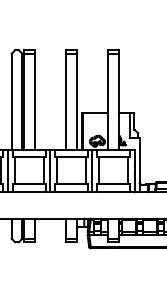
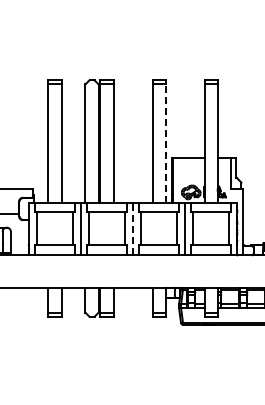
line: (76, 101) -> (165, 143), solid -> dashed
line: (50, 170) -> (133, 228), solid -> dashed

